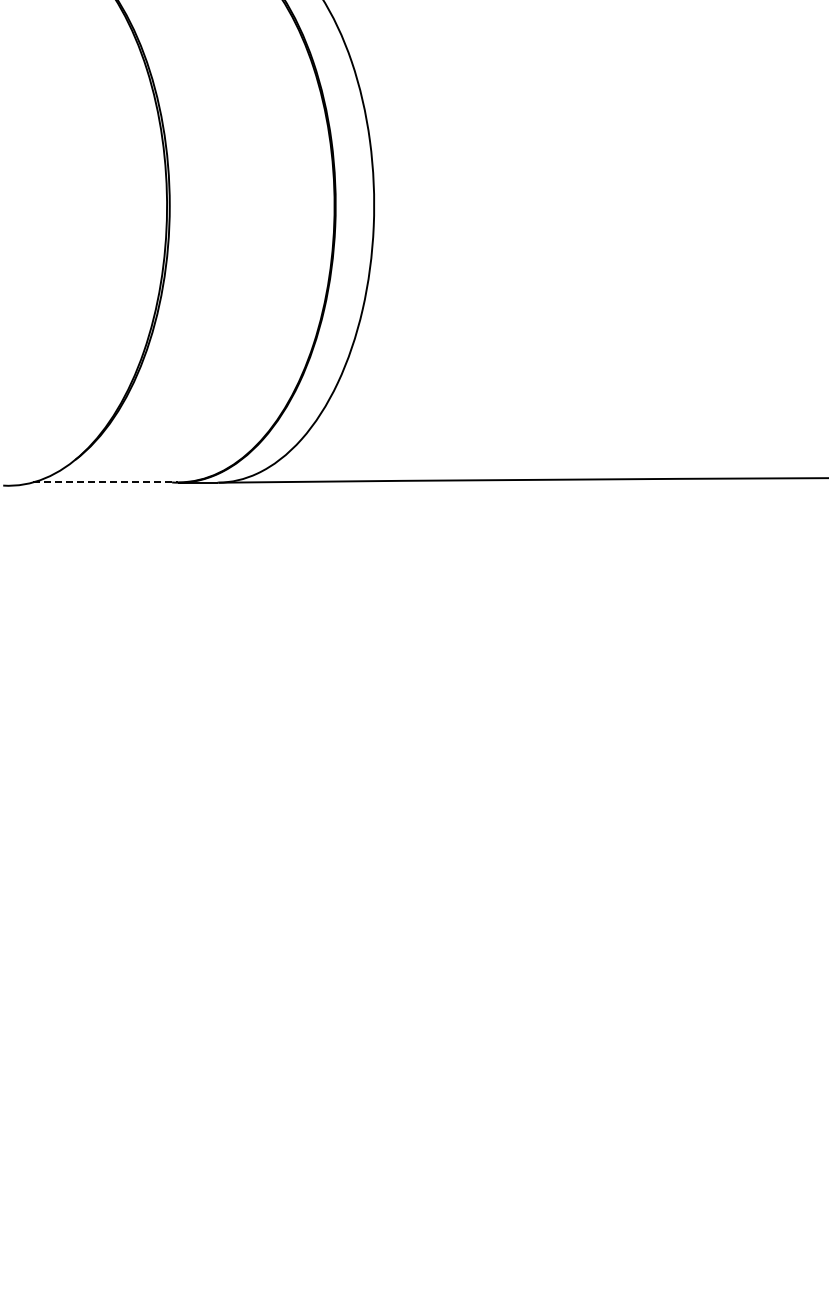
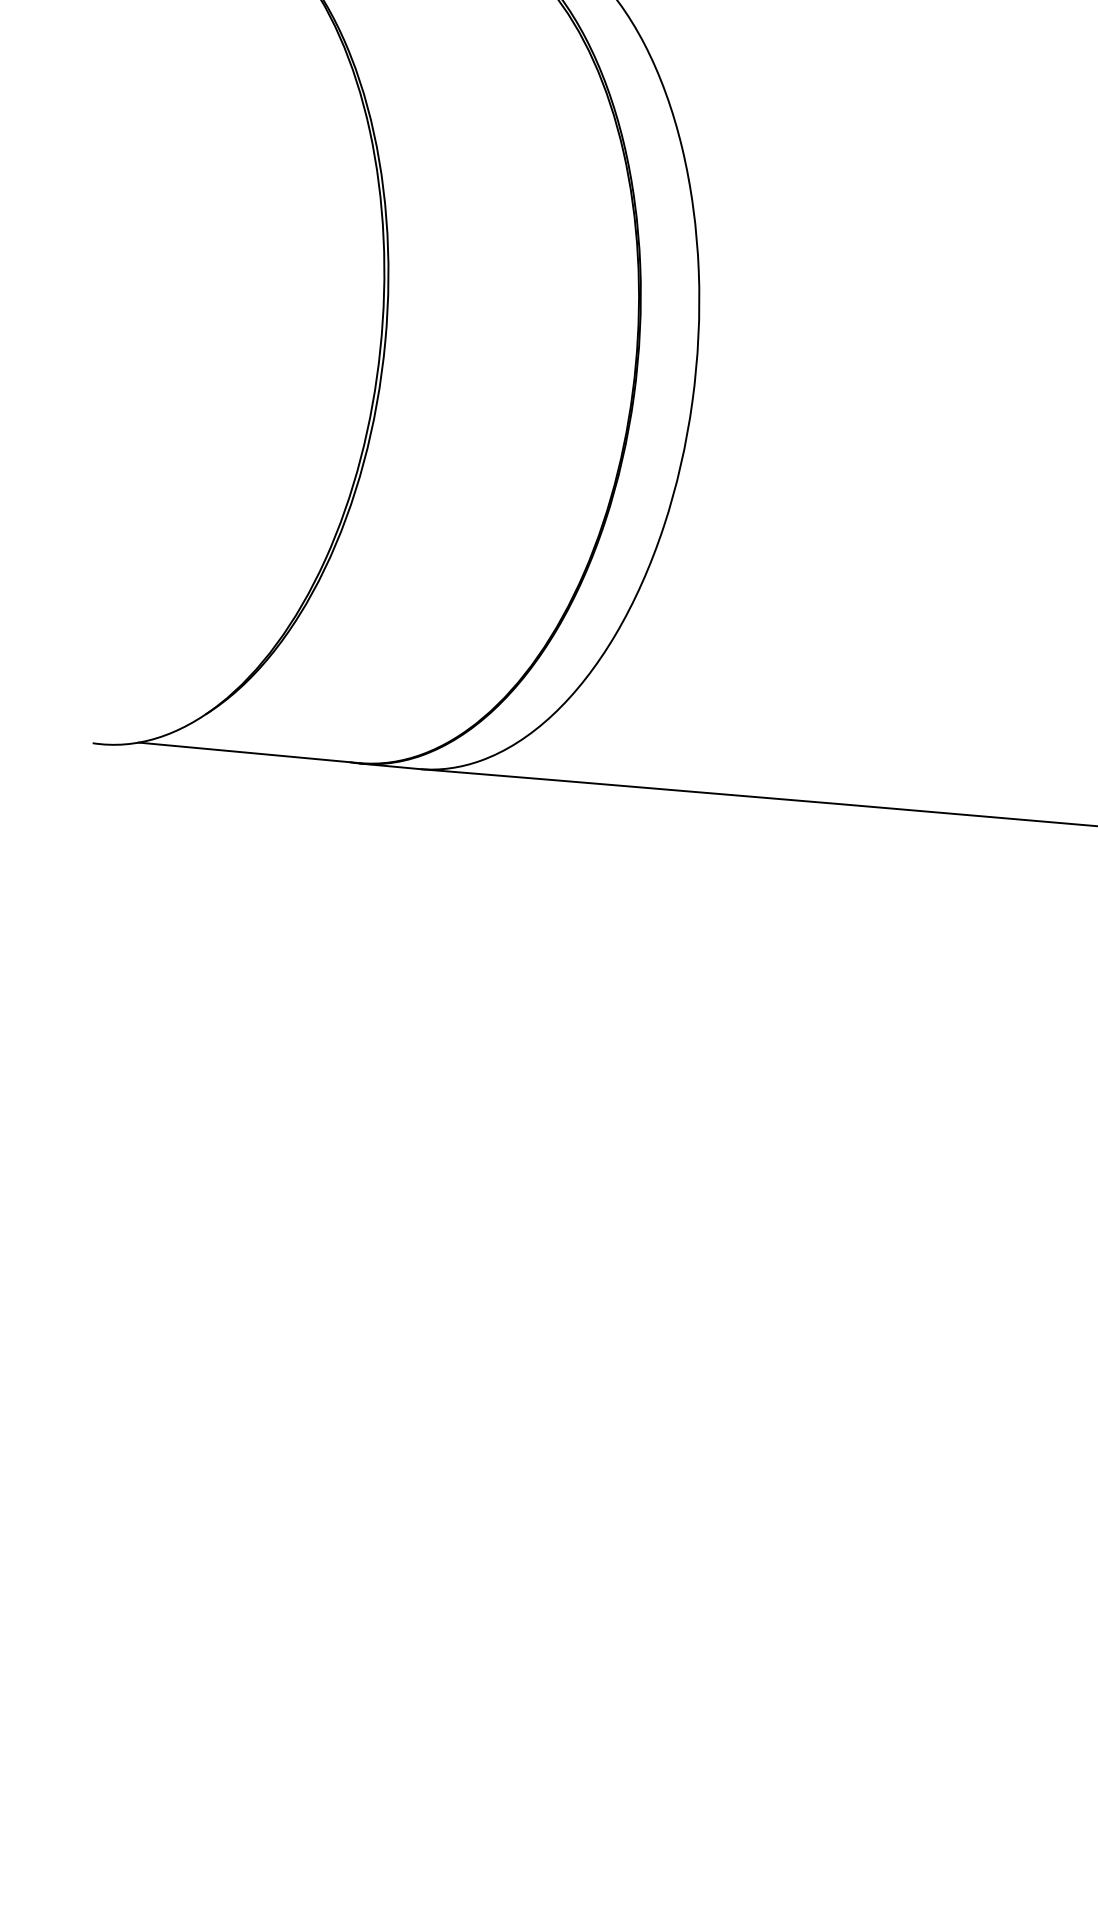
line: (105, 482) -> (248, 752), dashed -> solid

